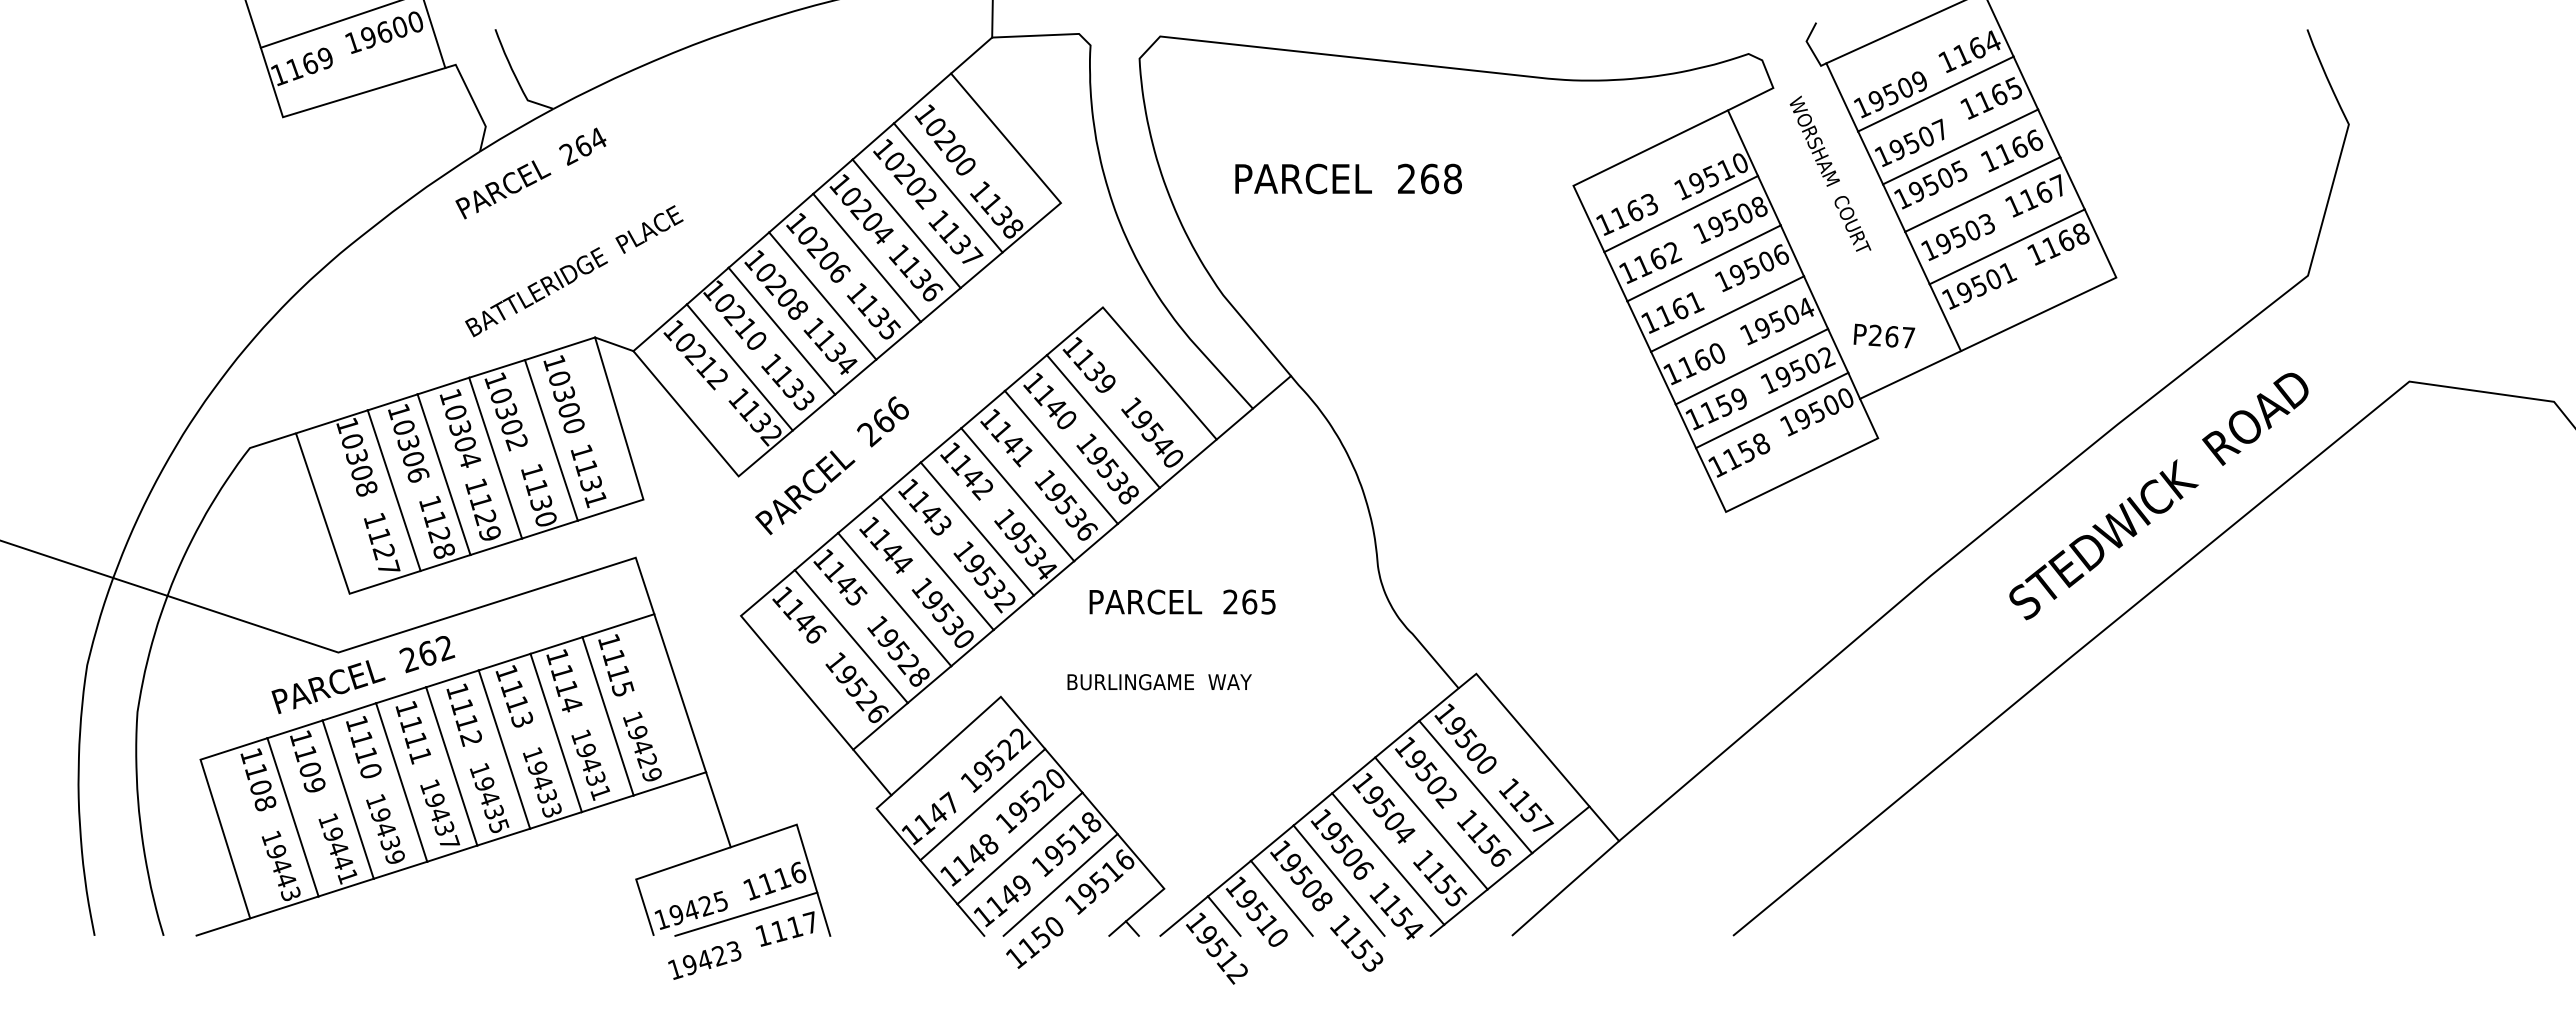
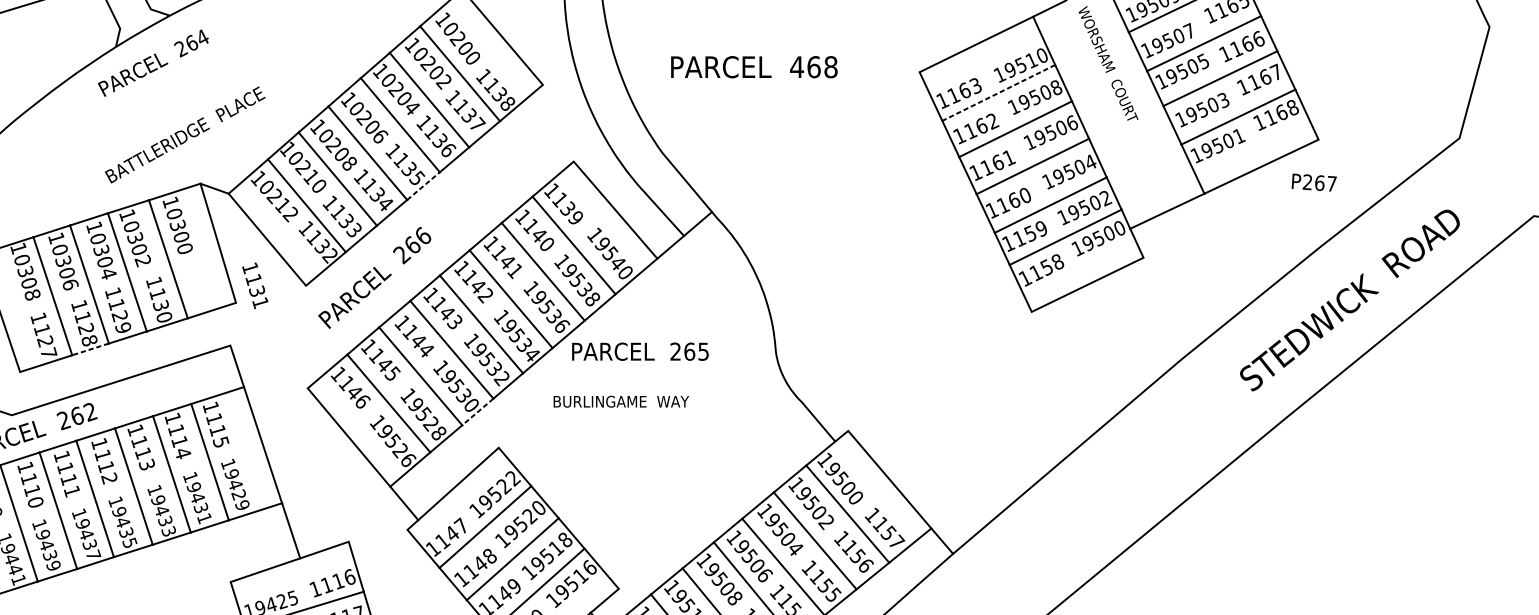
text: (1406, 178) -> (796, 66), 268 -> 468
line: (1681, 214) -> (999, 93), solid -> dashed
text: (1884, 335) -> (1314, 182), moved
line: (898, 340) -> (423, 185), solid -> dashed
text: (588, 476) -> (255, 285), moved
line: (445, 563) -> (90, 349), solid -> dashed
text: (1182, 601) -> (640, 351), moved
line: (972, 648) -> (477, 412), solid -> dashed
text: (1159, 682) -> (621, 401), moved

